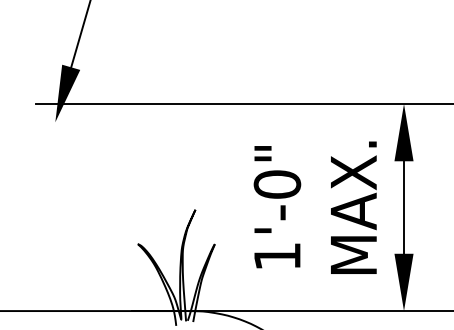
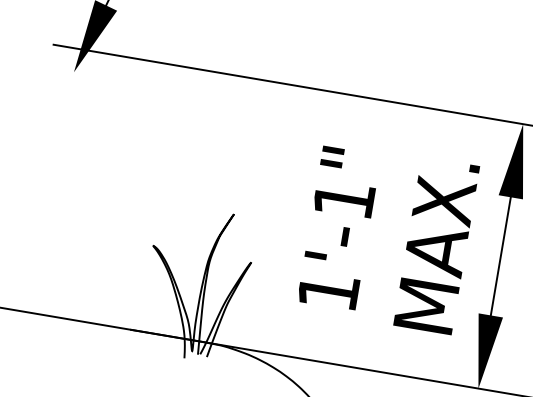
text: (277, 184) -> (344, 199), 1'-0"^JMAX. -> 1'-1"^JMAX.

